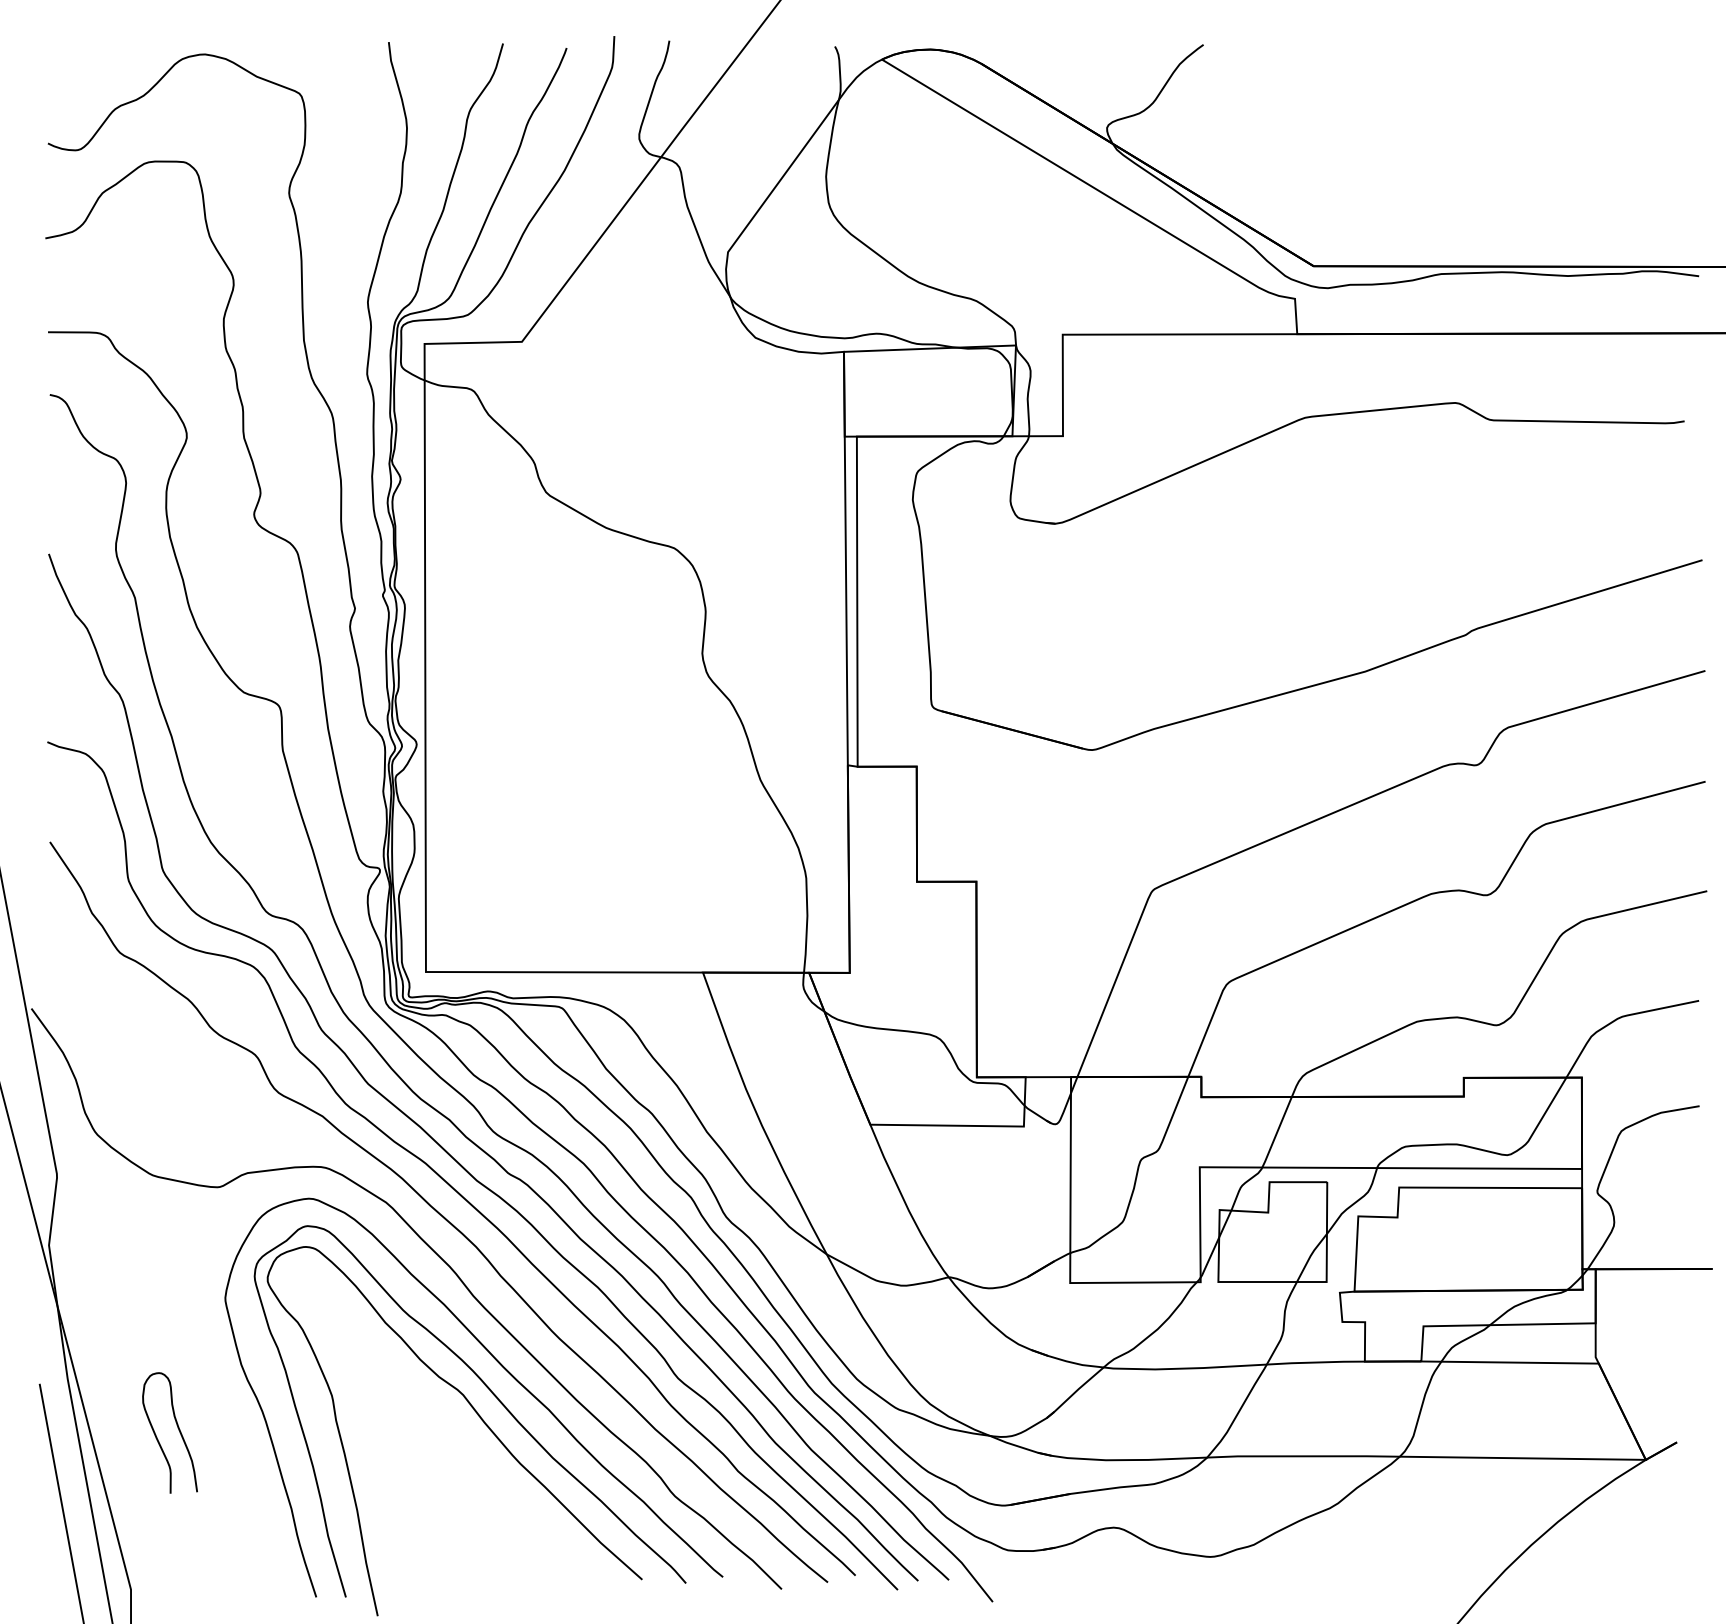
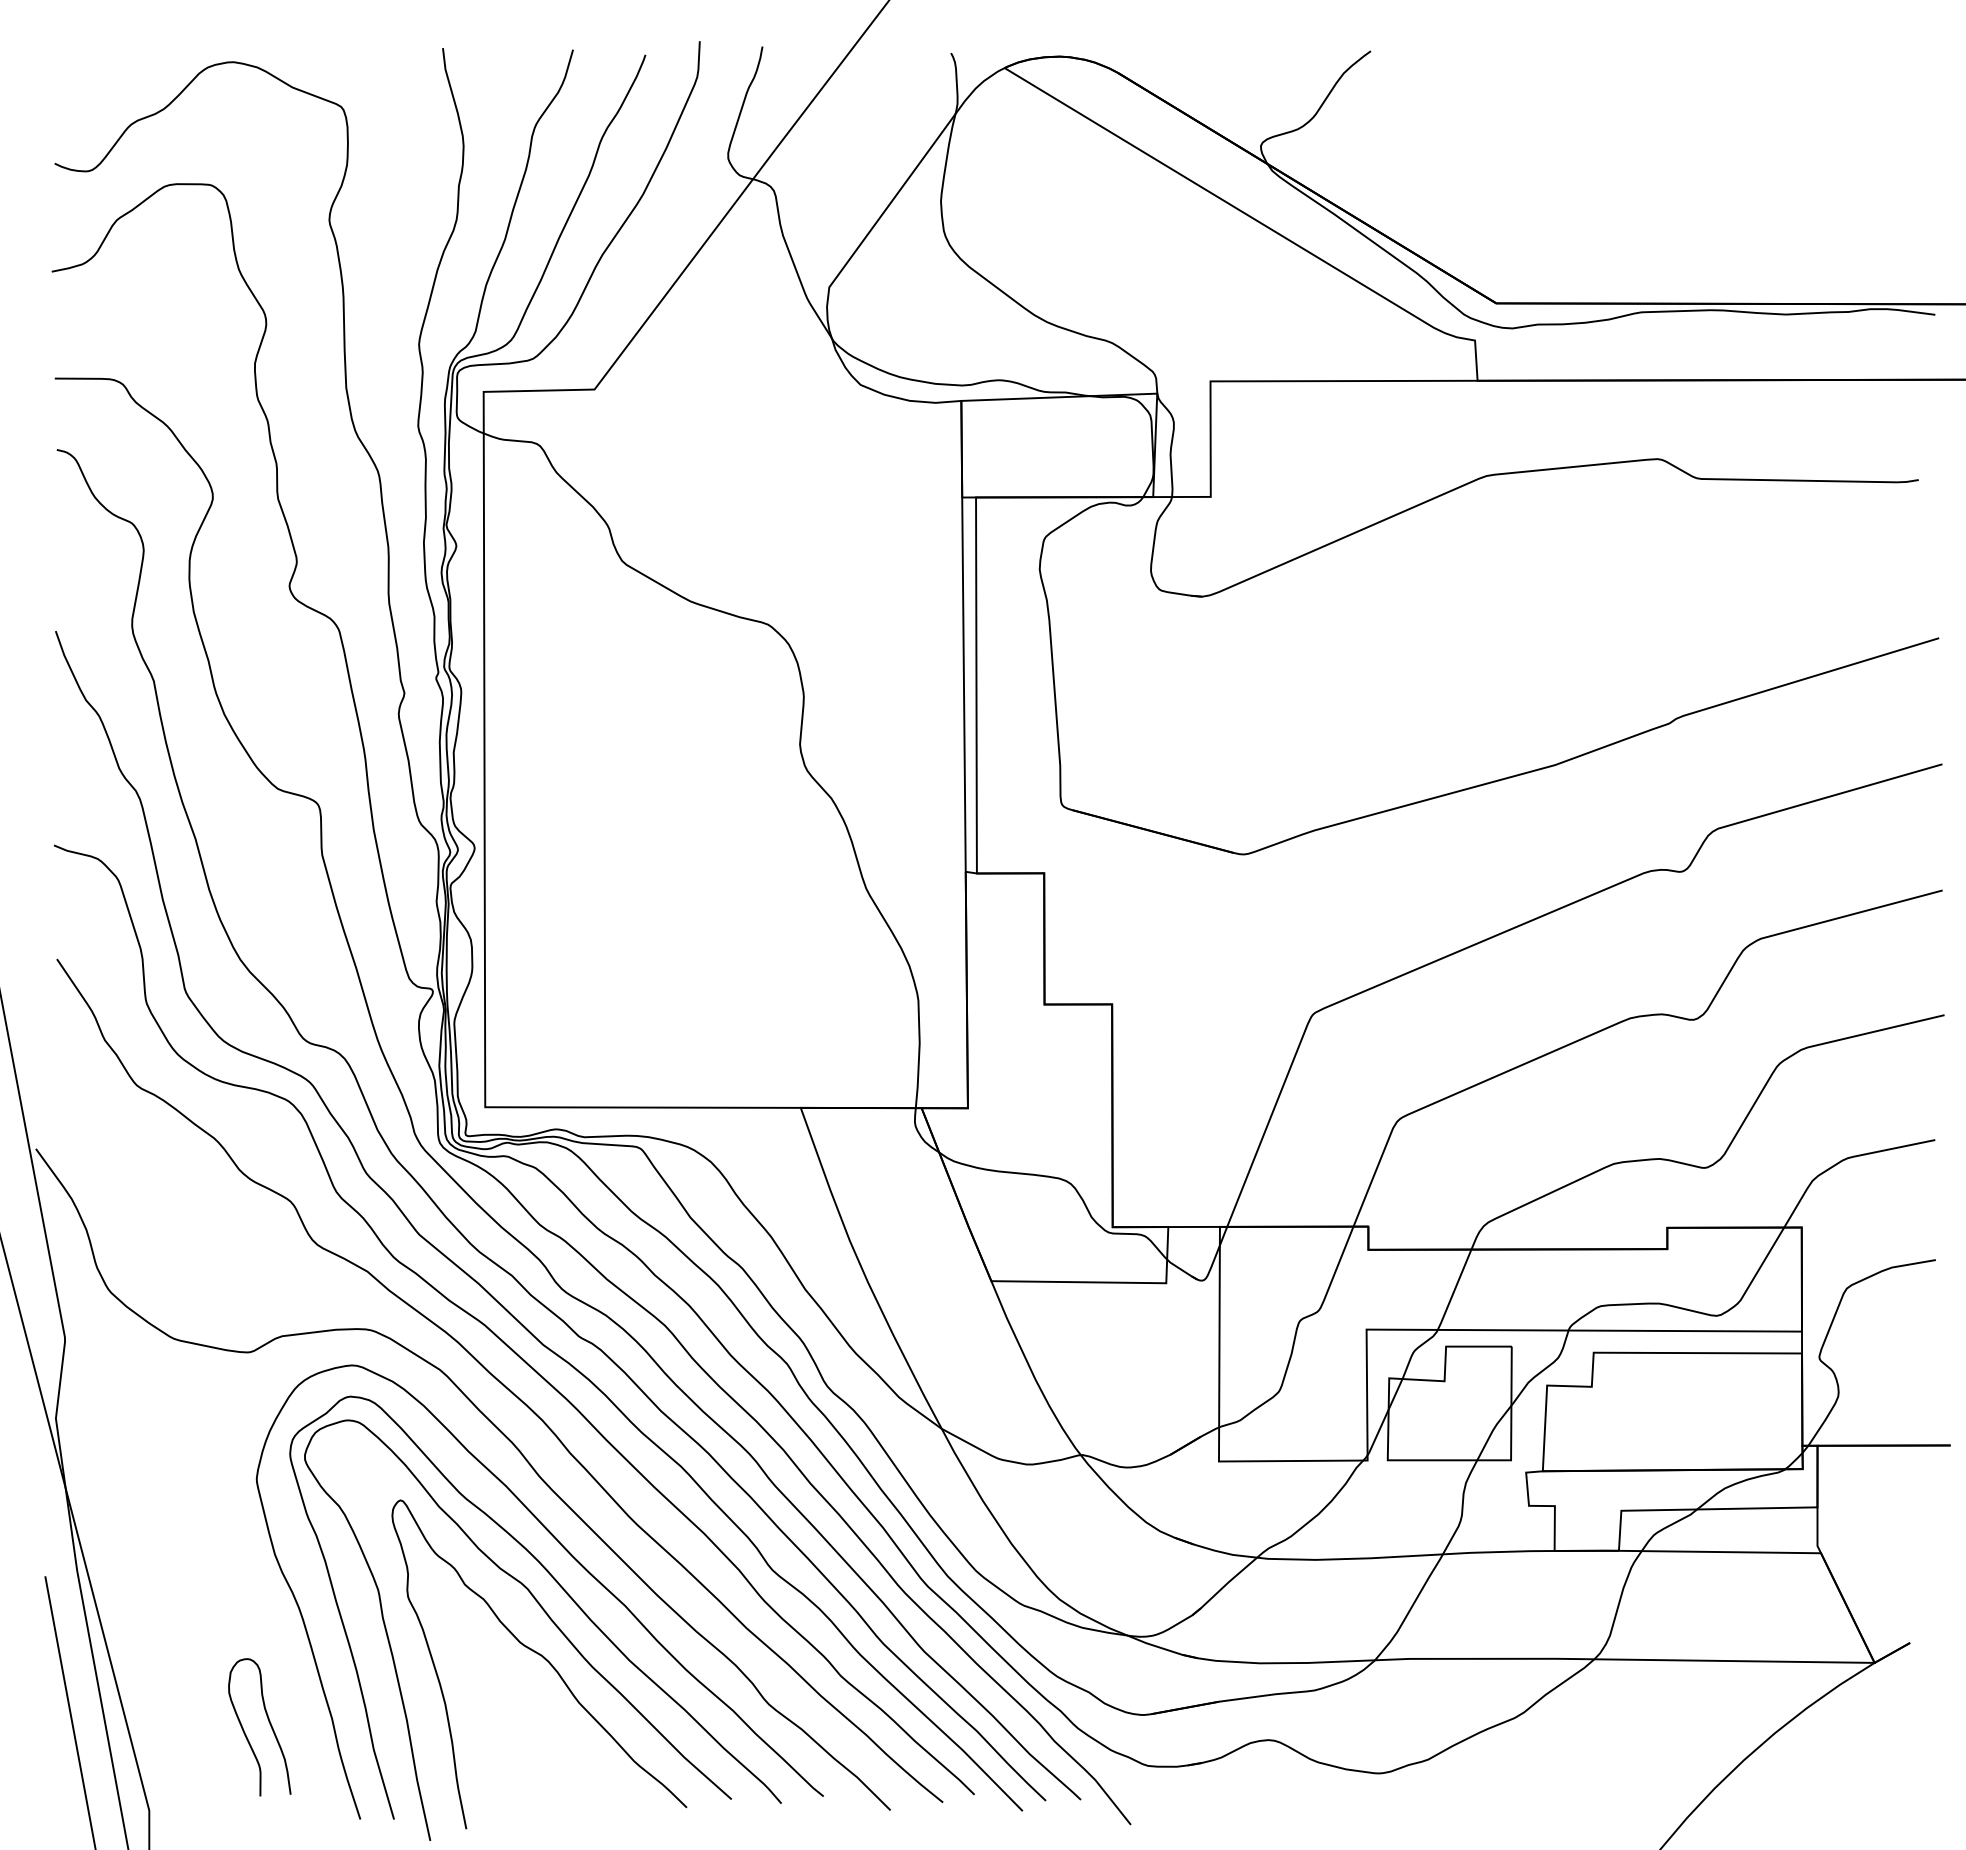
curve: (178, 1430) -> (269, 1724), moved
curve: (477, 1456) -> (544, 1659), added

